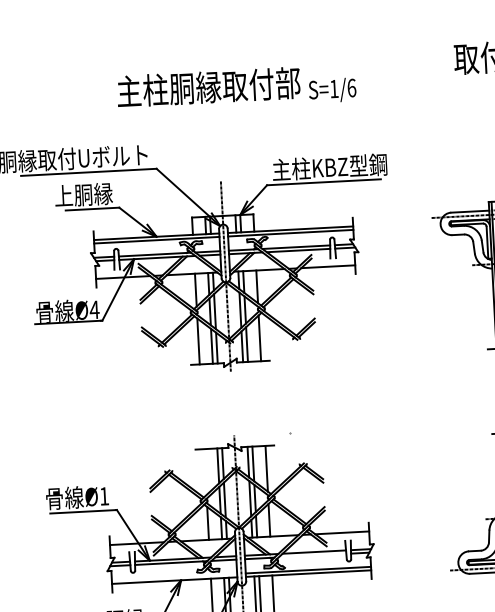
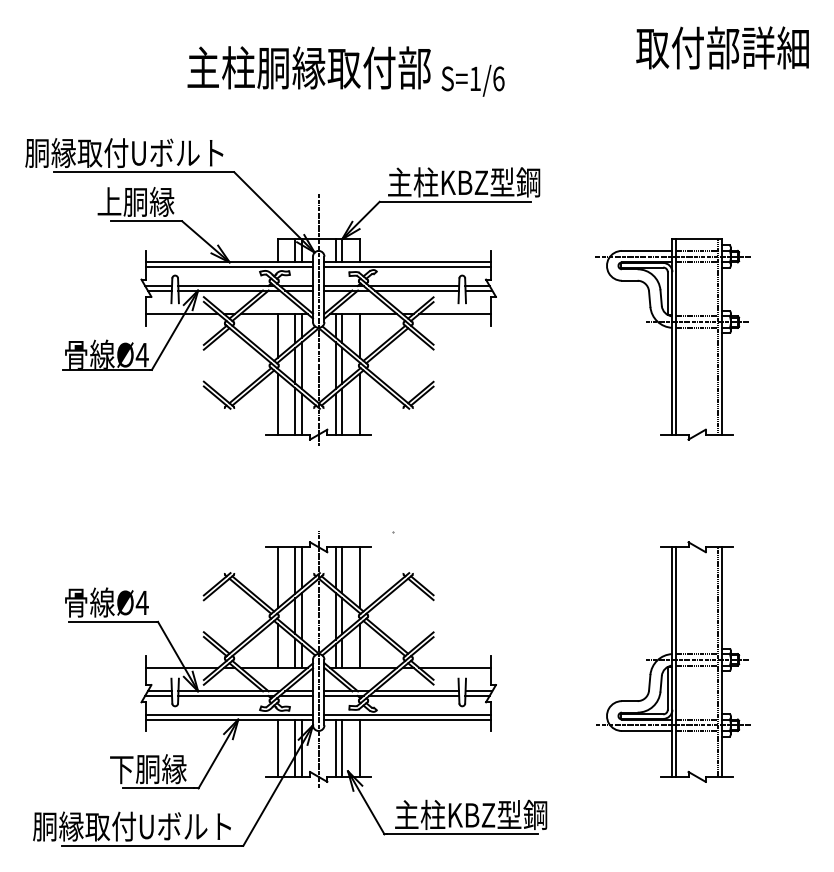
line: (205, 471) -> (277, 577), added
text: (103, 496) -> (141, 602), Ø1 -> Ø4
line: (312, 555) -> (414, 695), added
line: (174, 576) -> (229, 714), added

